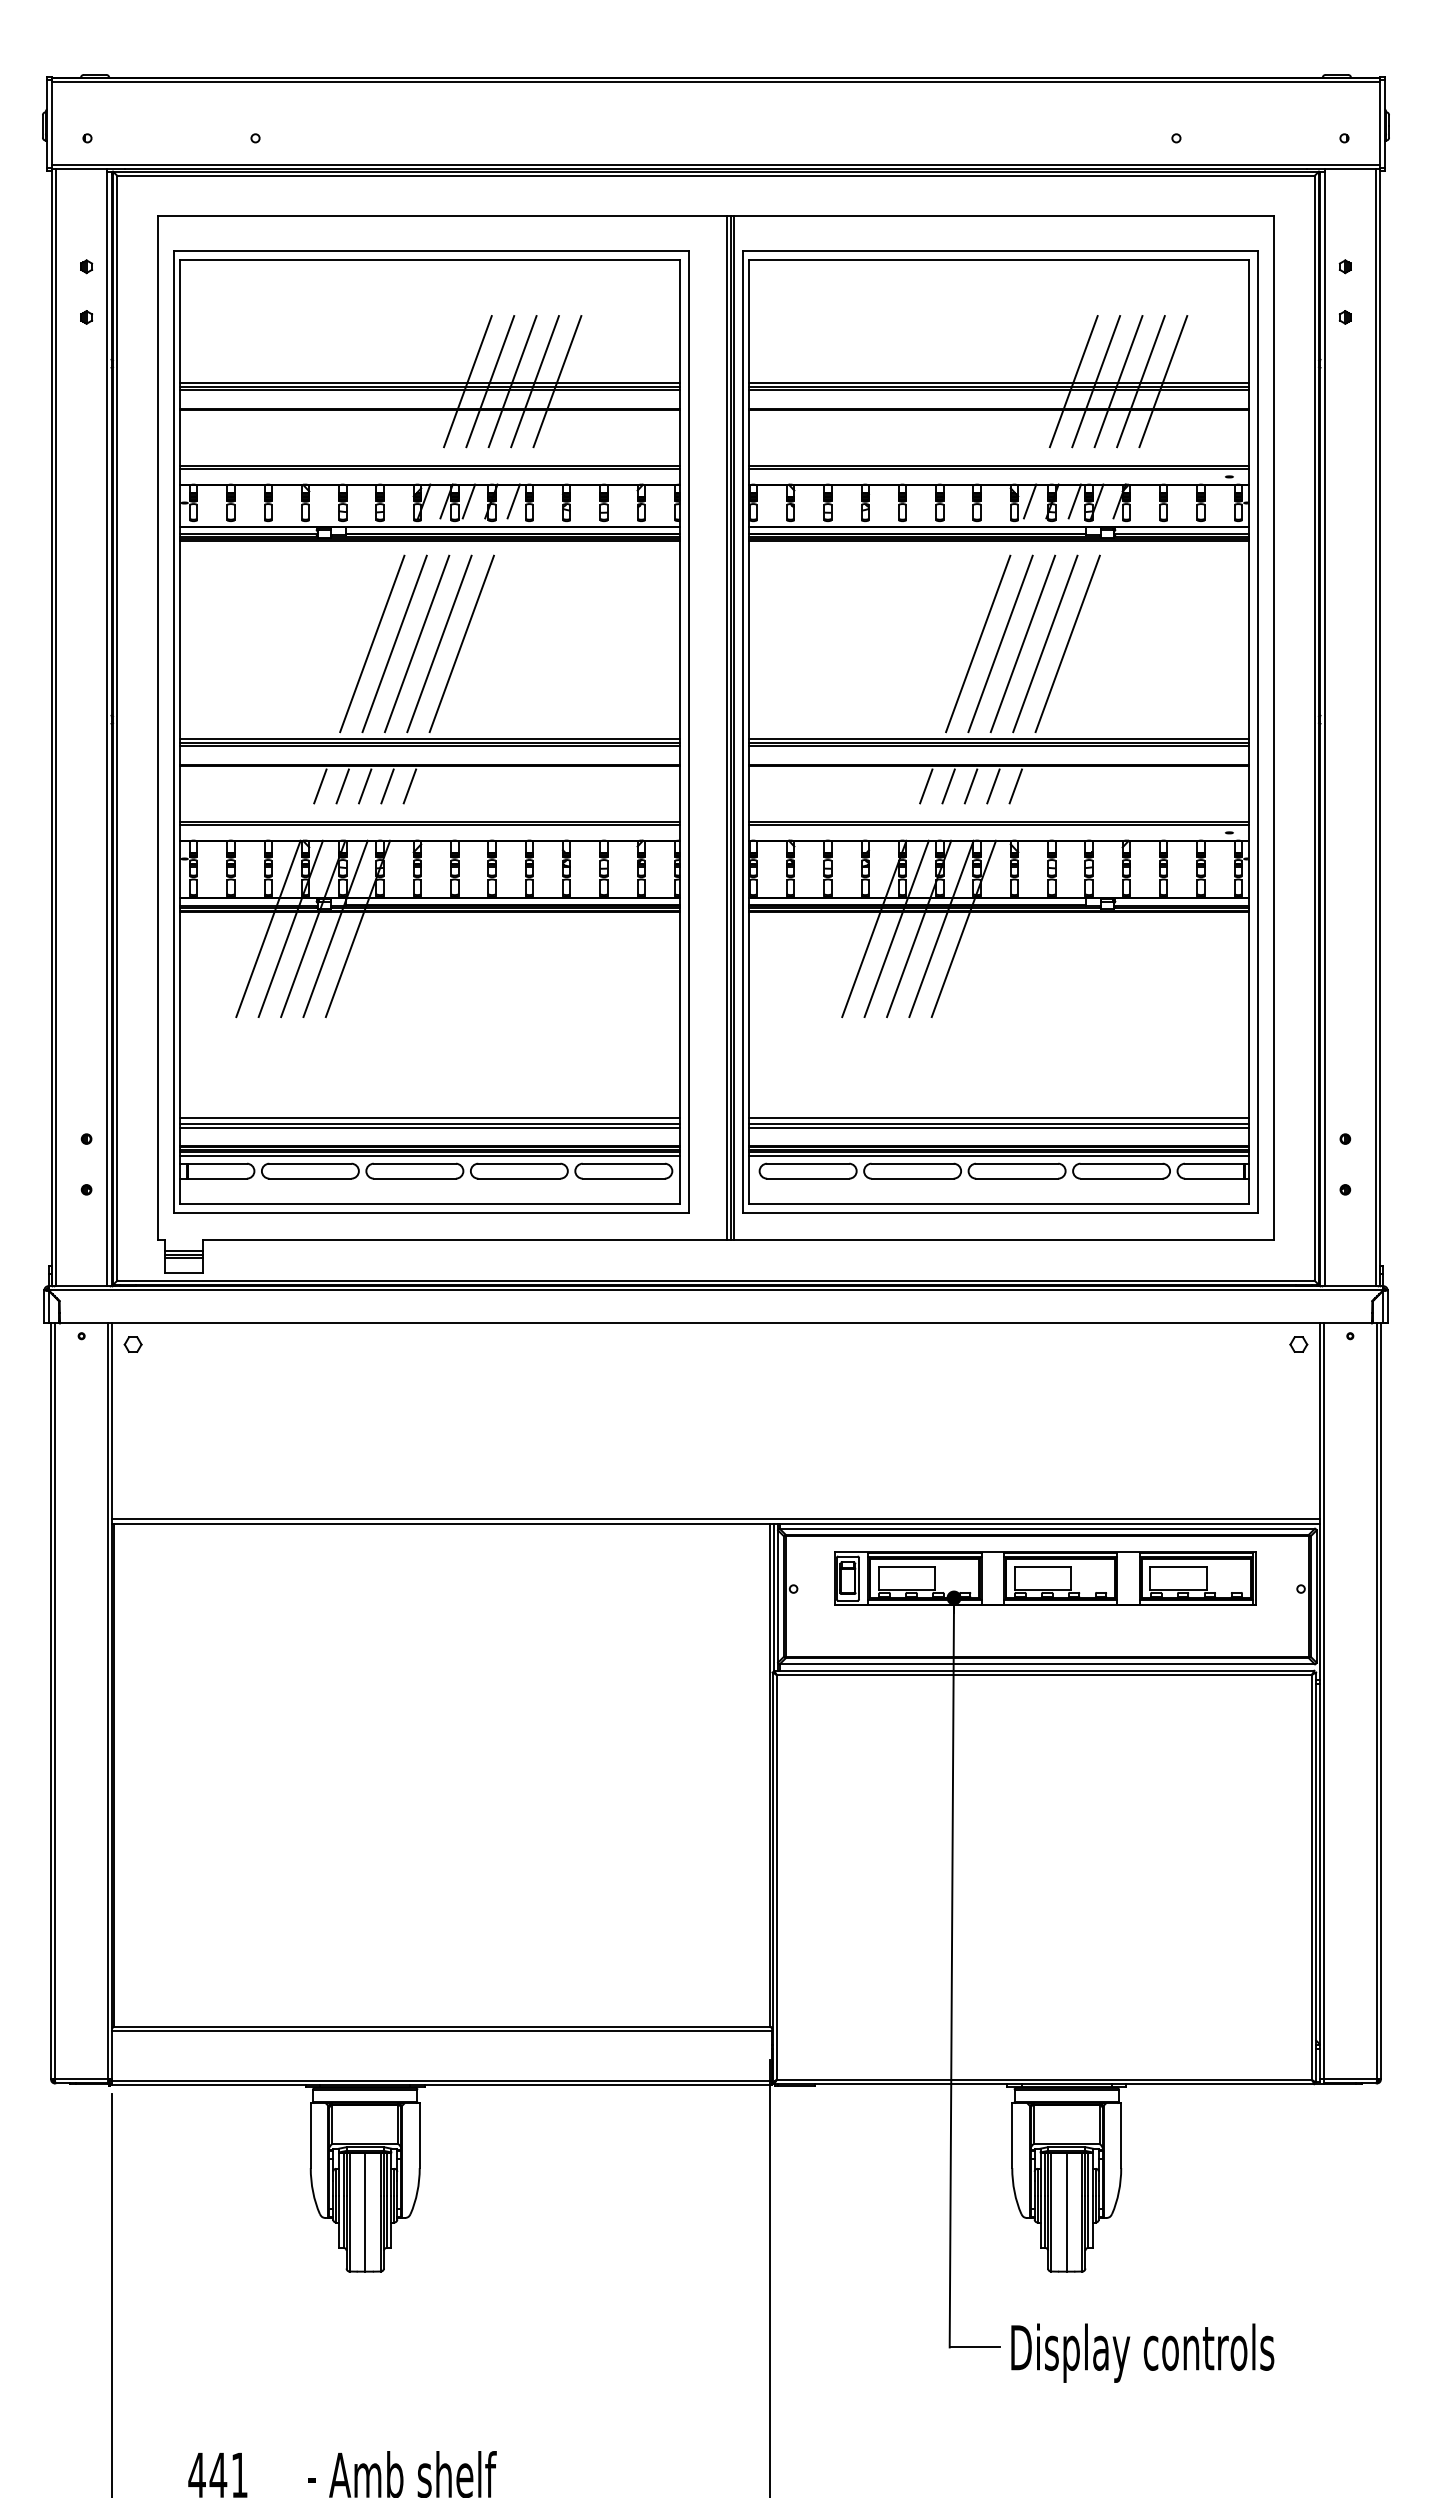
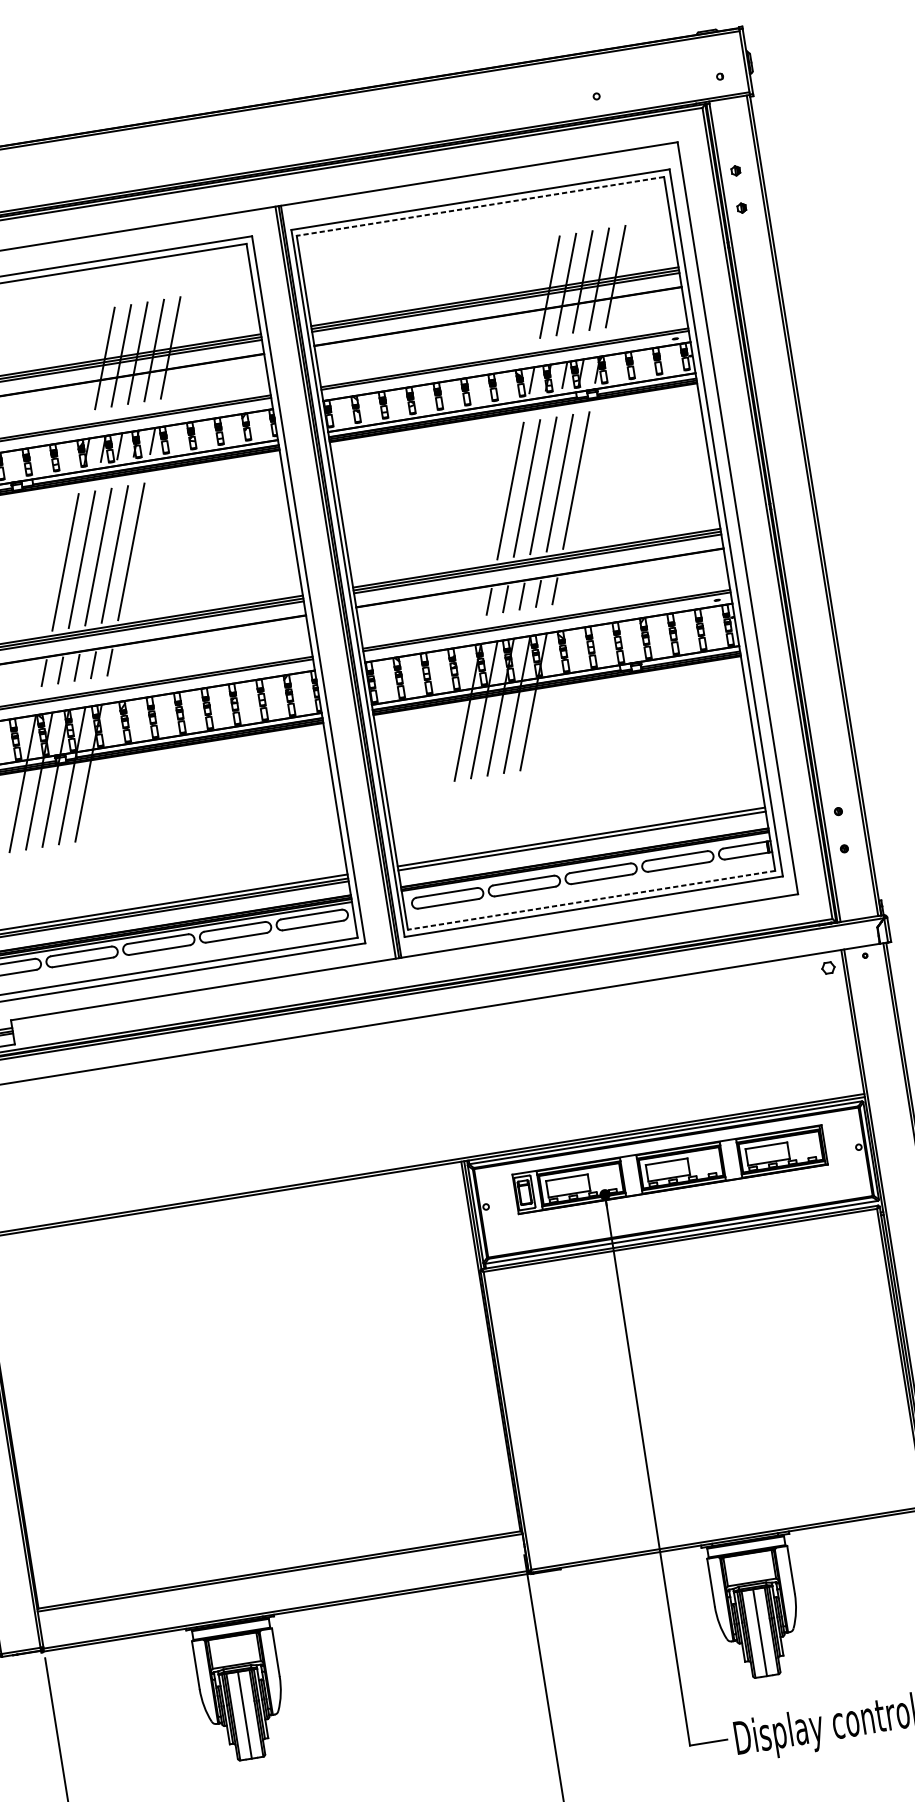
line: (998, 259) -> (480, 206), solid -> dashed
line: (998, 1127) -> (582, 843), removed
line: (998, 1155) -> (585, 864), removed
line: (998, 1204) -> (591, 900), solid -> dashed

